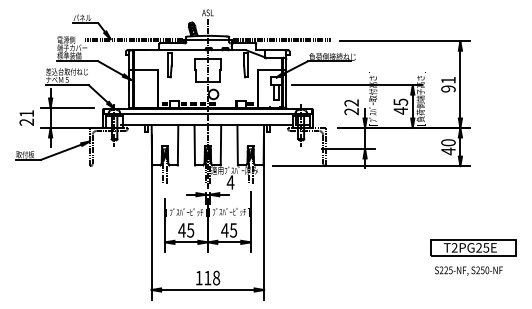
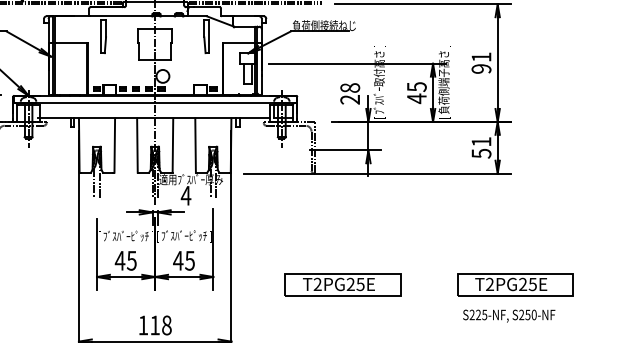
text: (351, 102) -> (349, 87), 22 -> 28
text: (448, 147) -> (481, 148), 40 -> 51
part: (346, 247) -> (343, 283), added

